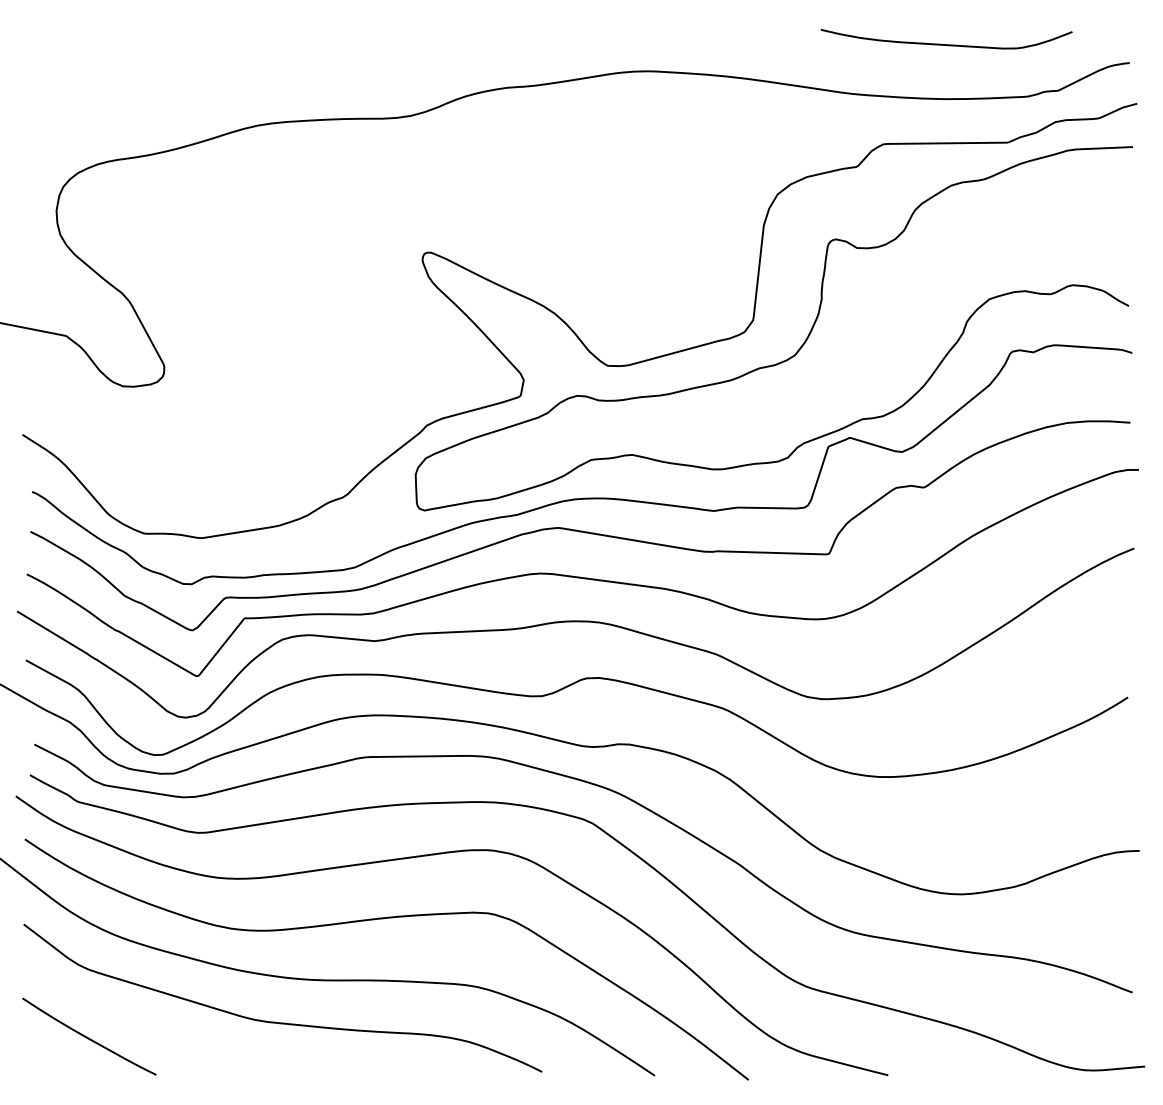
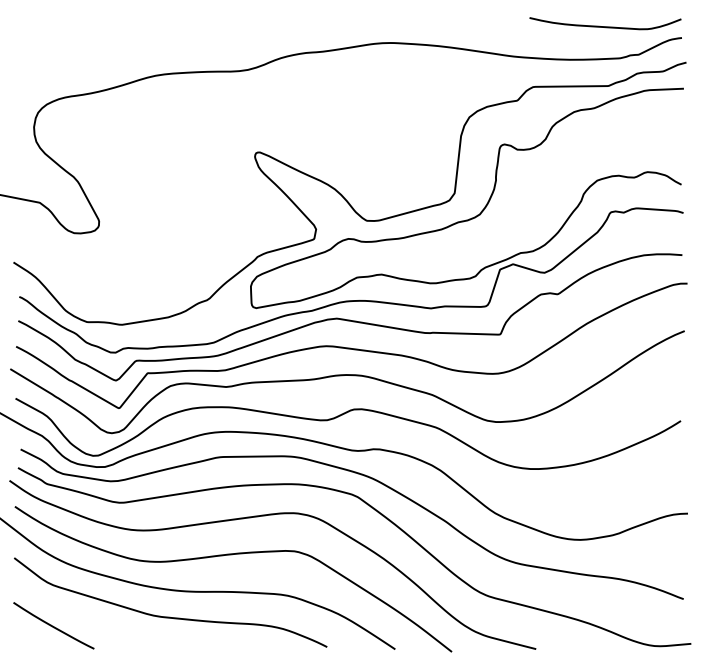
curve: (946, 43) -> (605, 26), moved

